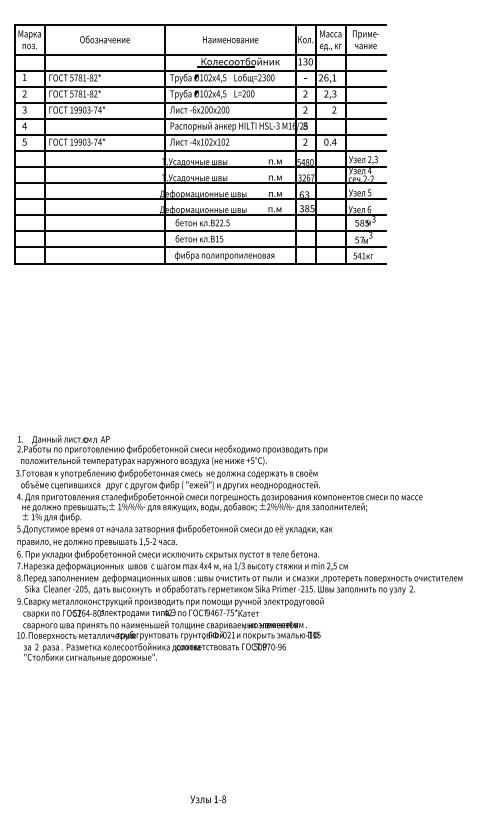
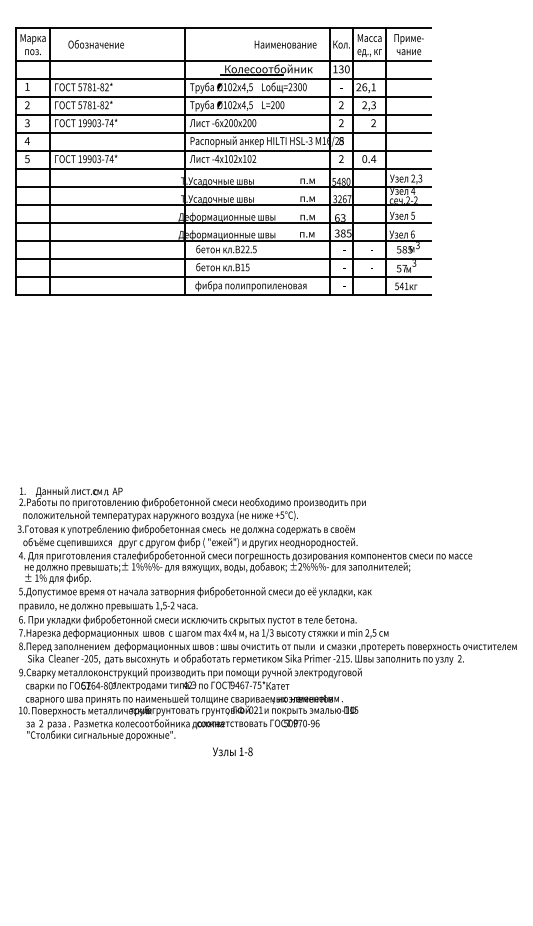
text: (104, 39) -> (95, 44), moved
text: (230, 39) -> (285, 44), moved
text: (208, 799) -> (232, 751), moved

